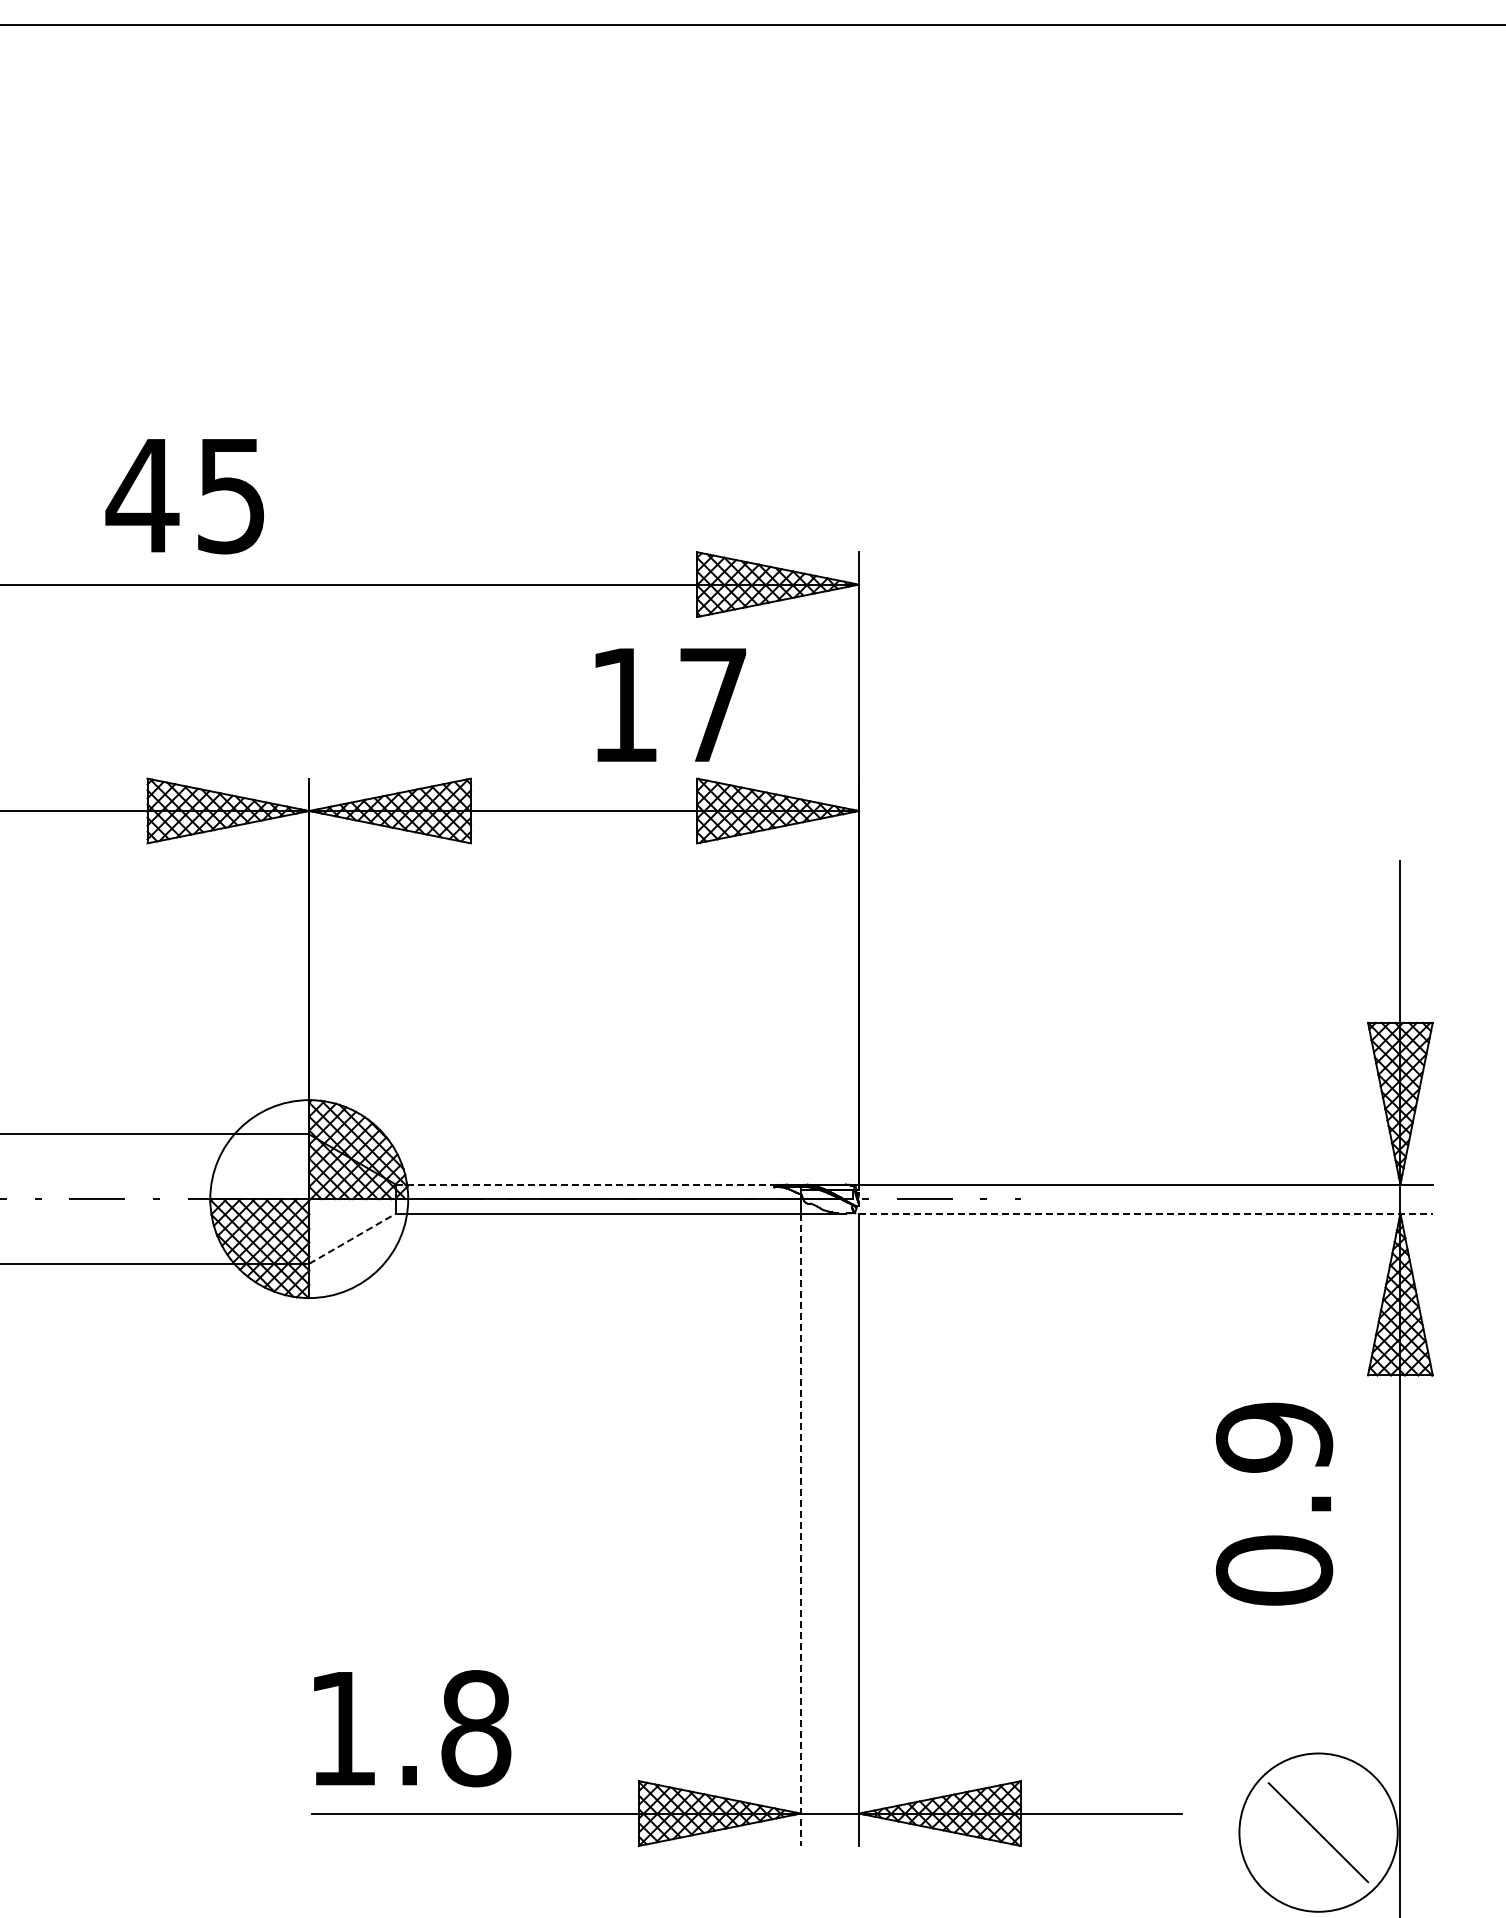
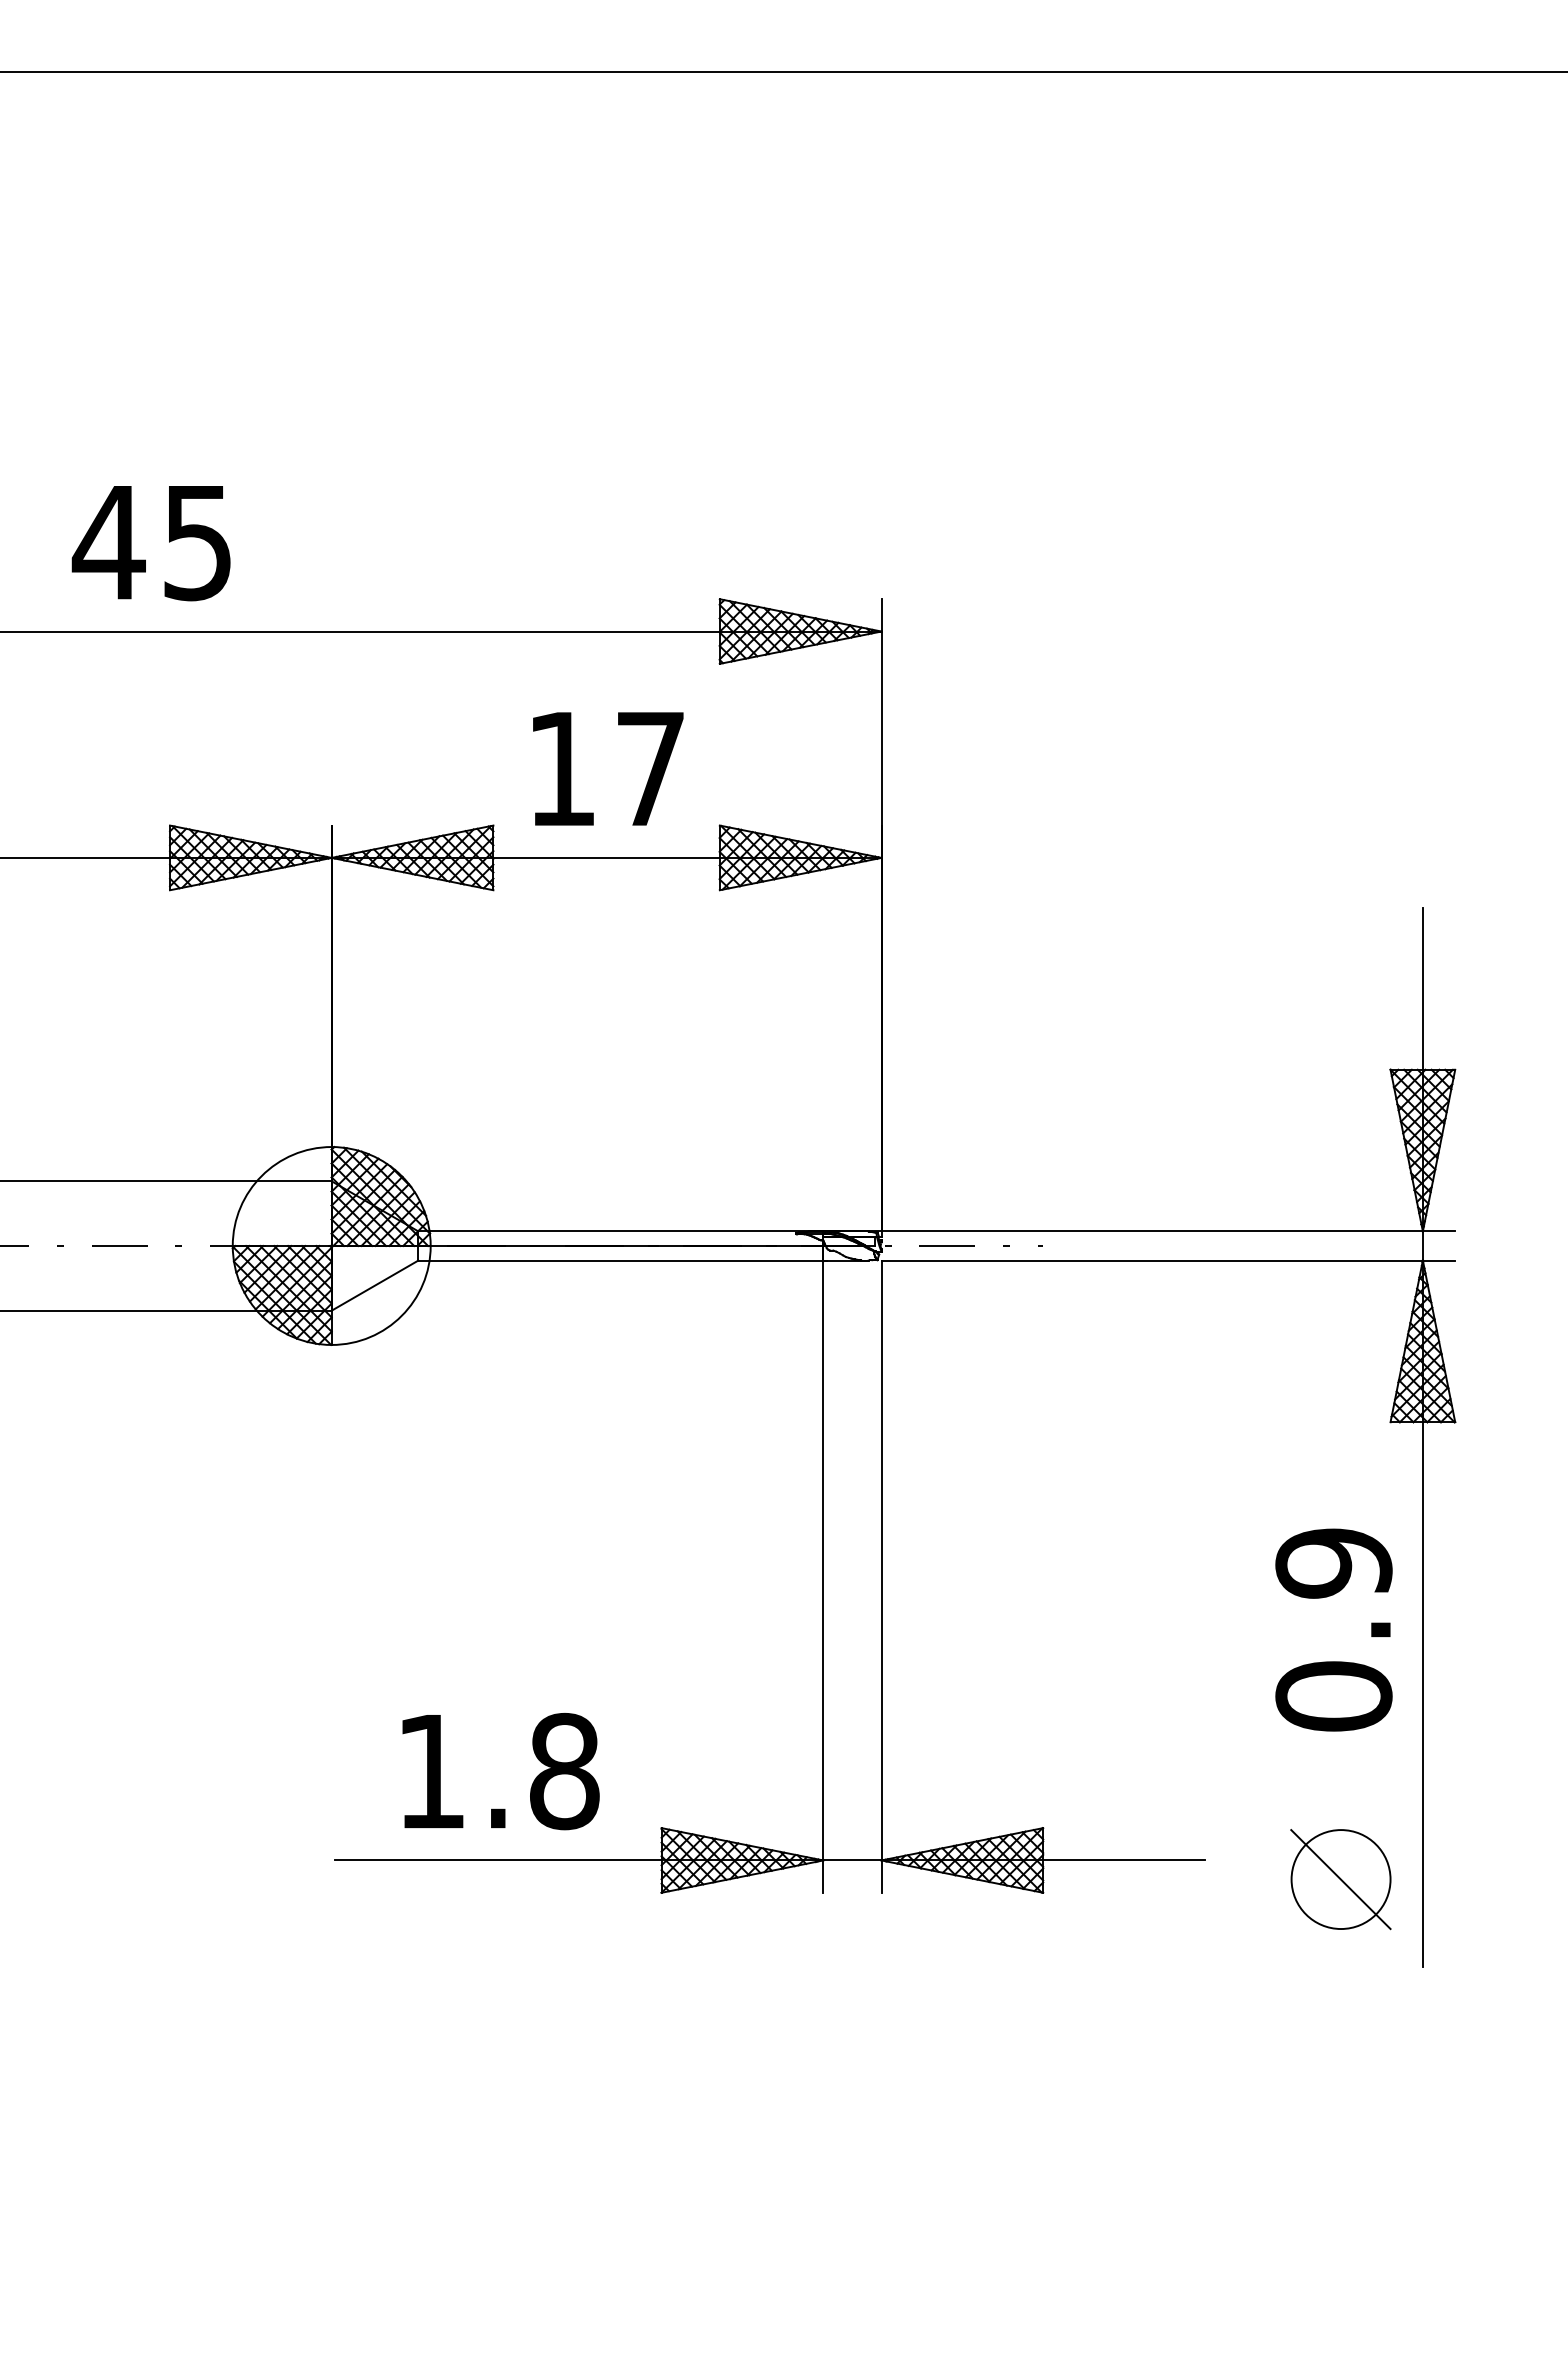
text: (184, 496) -> (150, 543), moved
text: (671, 704) -> (608, 768), moved
line: (599, 1184) -> (621, 1231), dashed -> solid
line: (1146, 1213) -> (1168, 1260), dashed -> solid
line: (353, 1238) -> (375, 1285), dashed -> solid
text: (1274, 1503) -> (1333, 1629), moved
line: (801, 1530) -> (823, 1577), dashed -> solid
text: (412, 1728) -> (500, 1771), moved
circle: (1318, 1832) -> (1340, 1879), size x0.62

